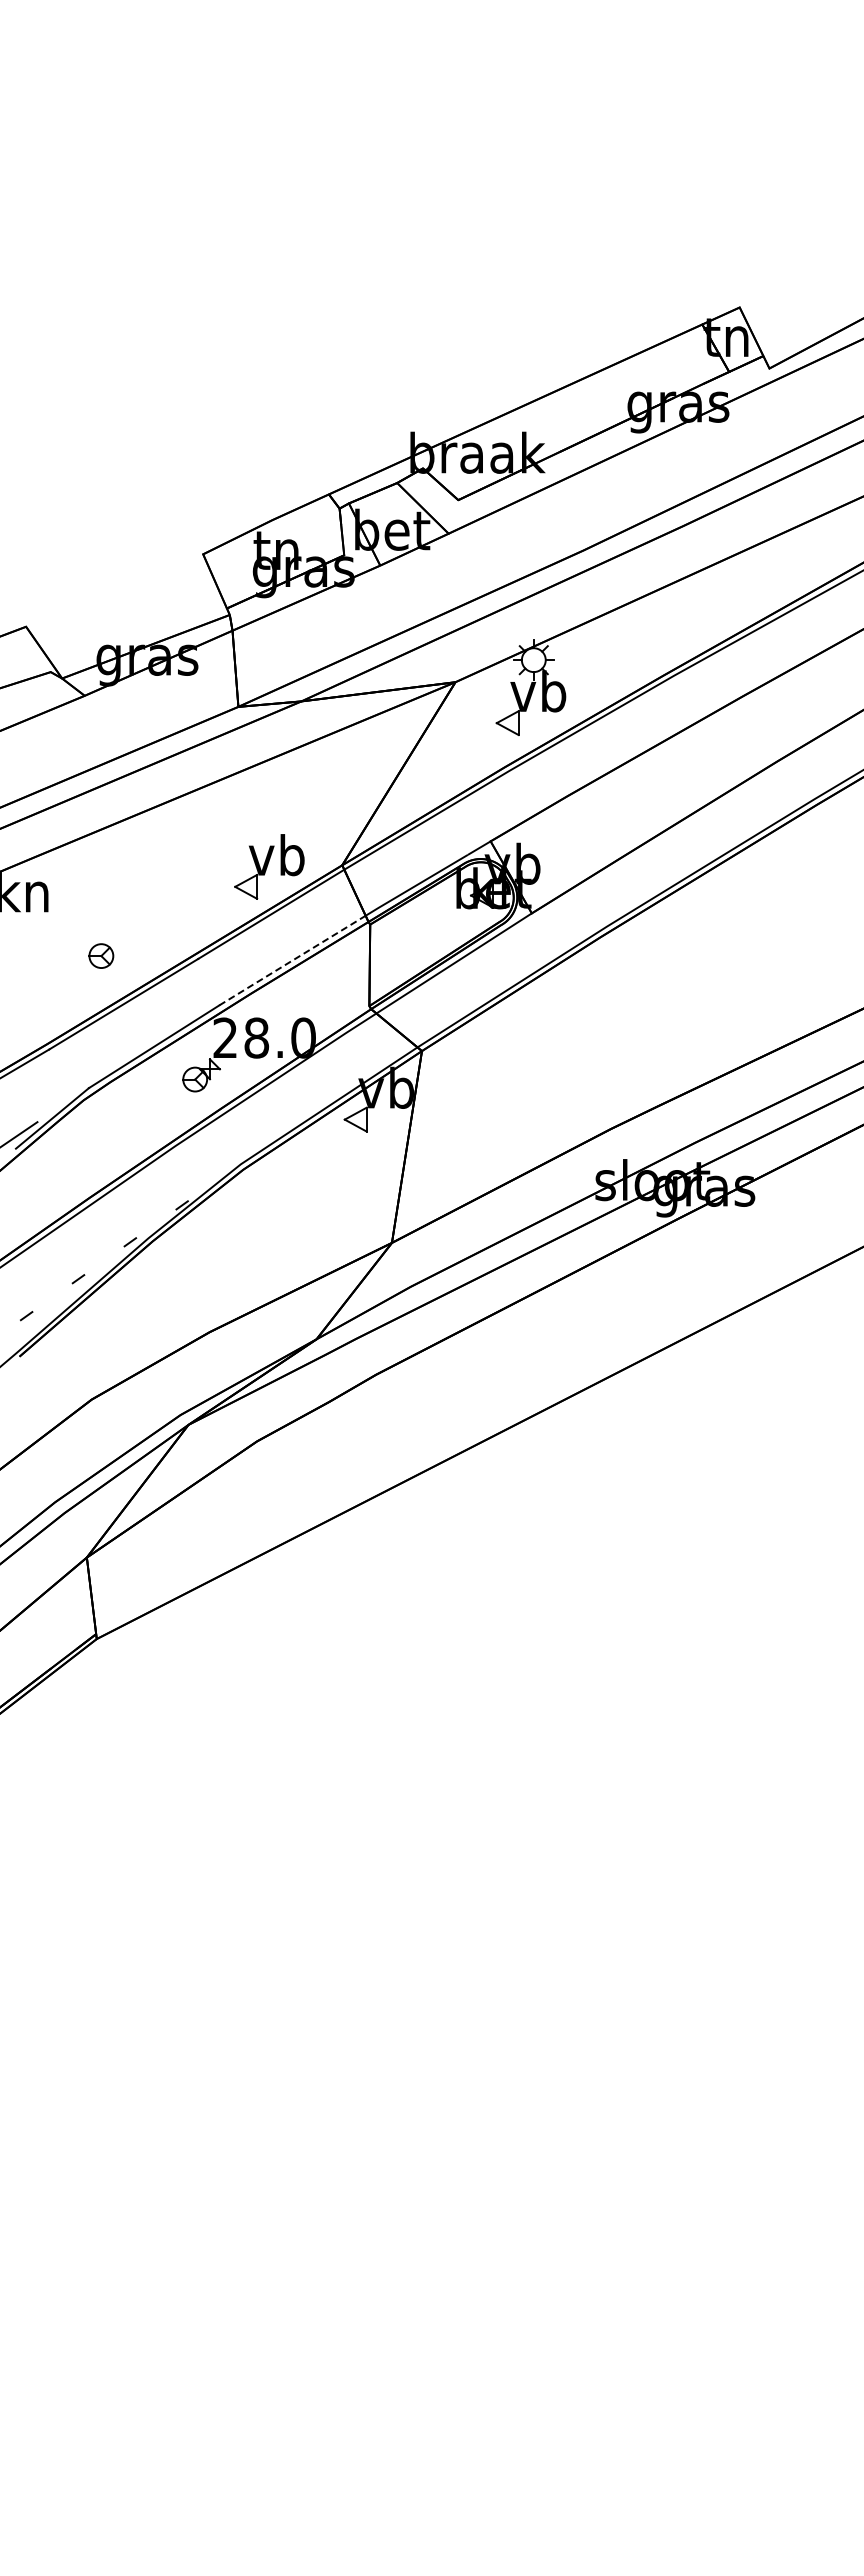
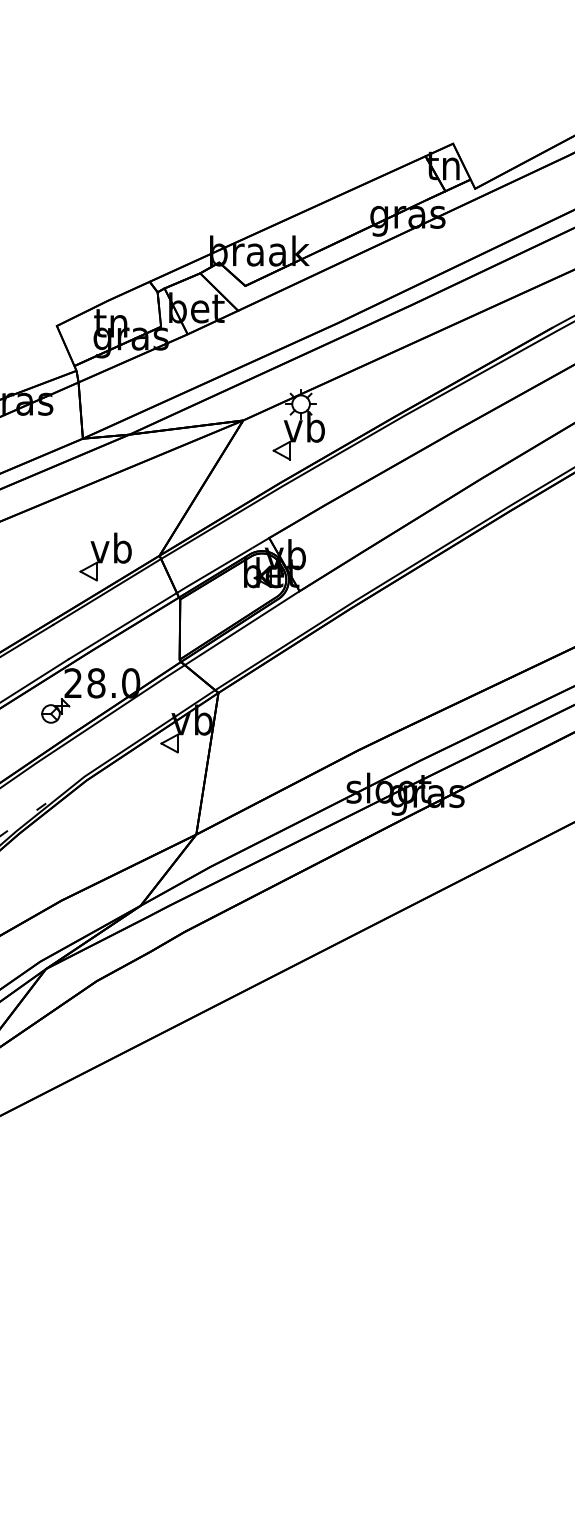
line: (292, 960) -> (122, 626), dashed -> solid

